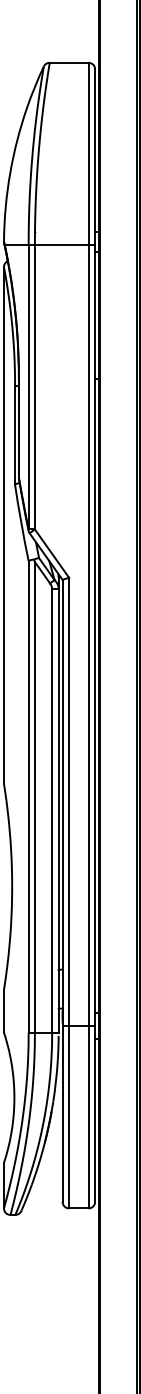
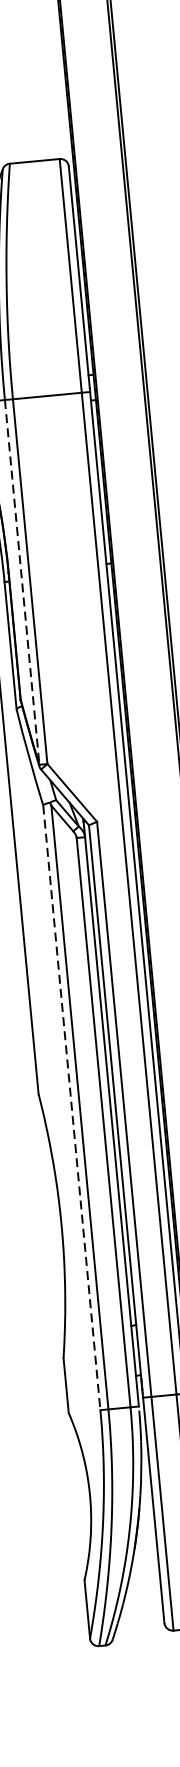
line: (28, 387) -> (21, 582), solid -> dashed
line: (28, 796) -> (71, 1107), solid -> dashed

